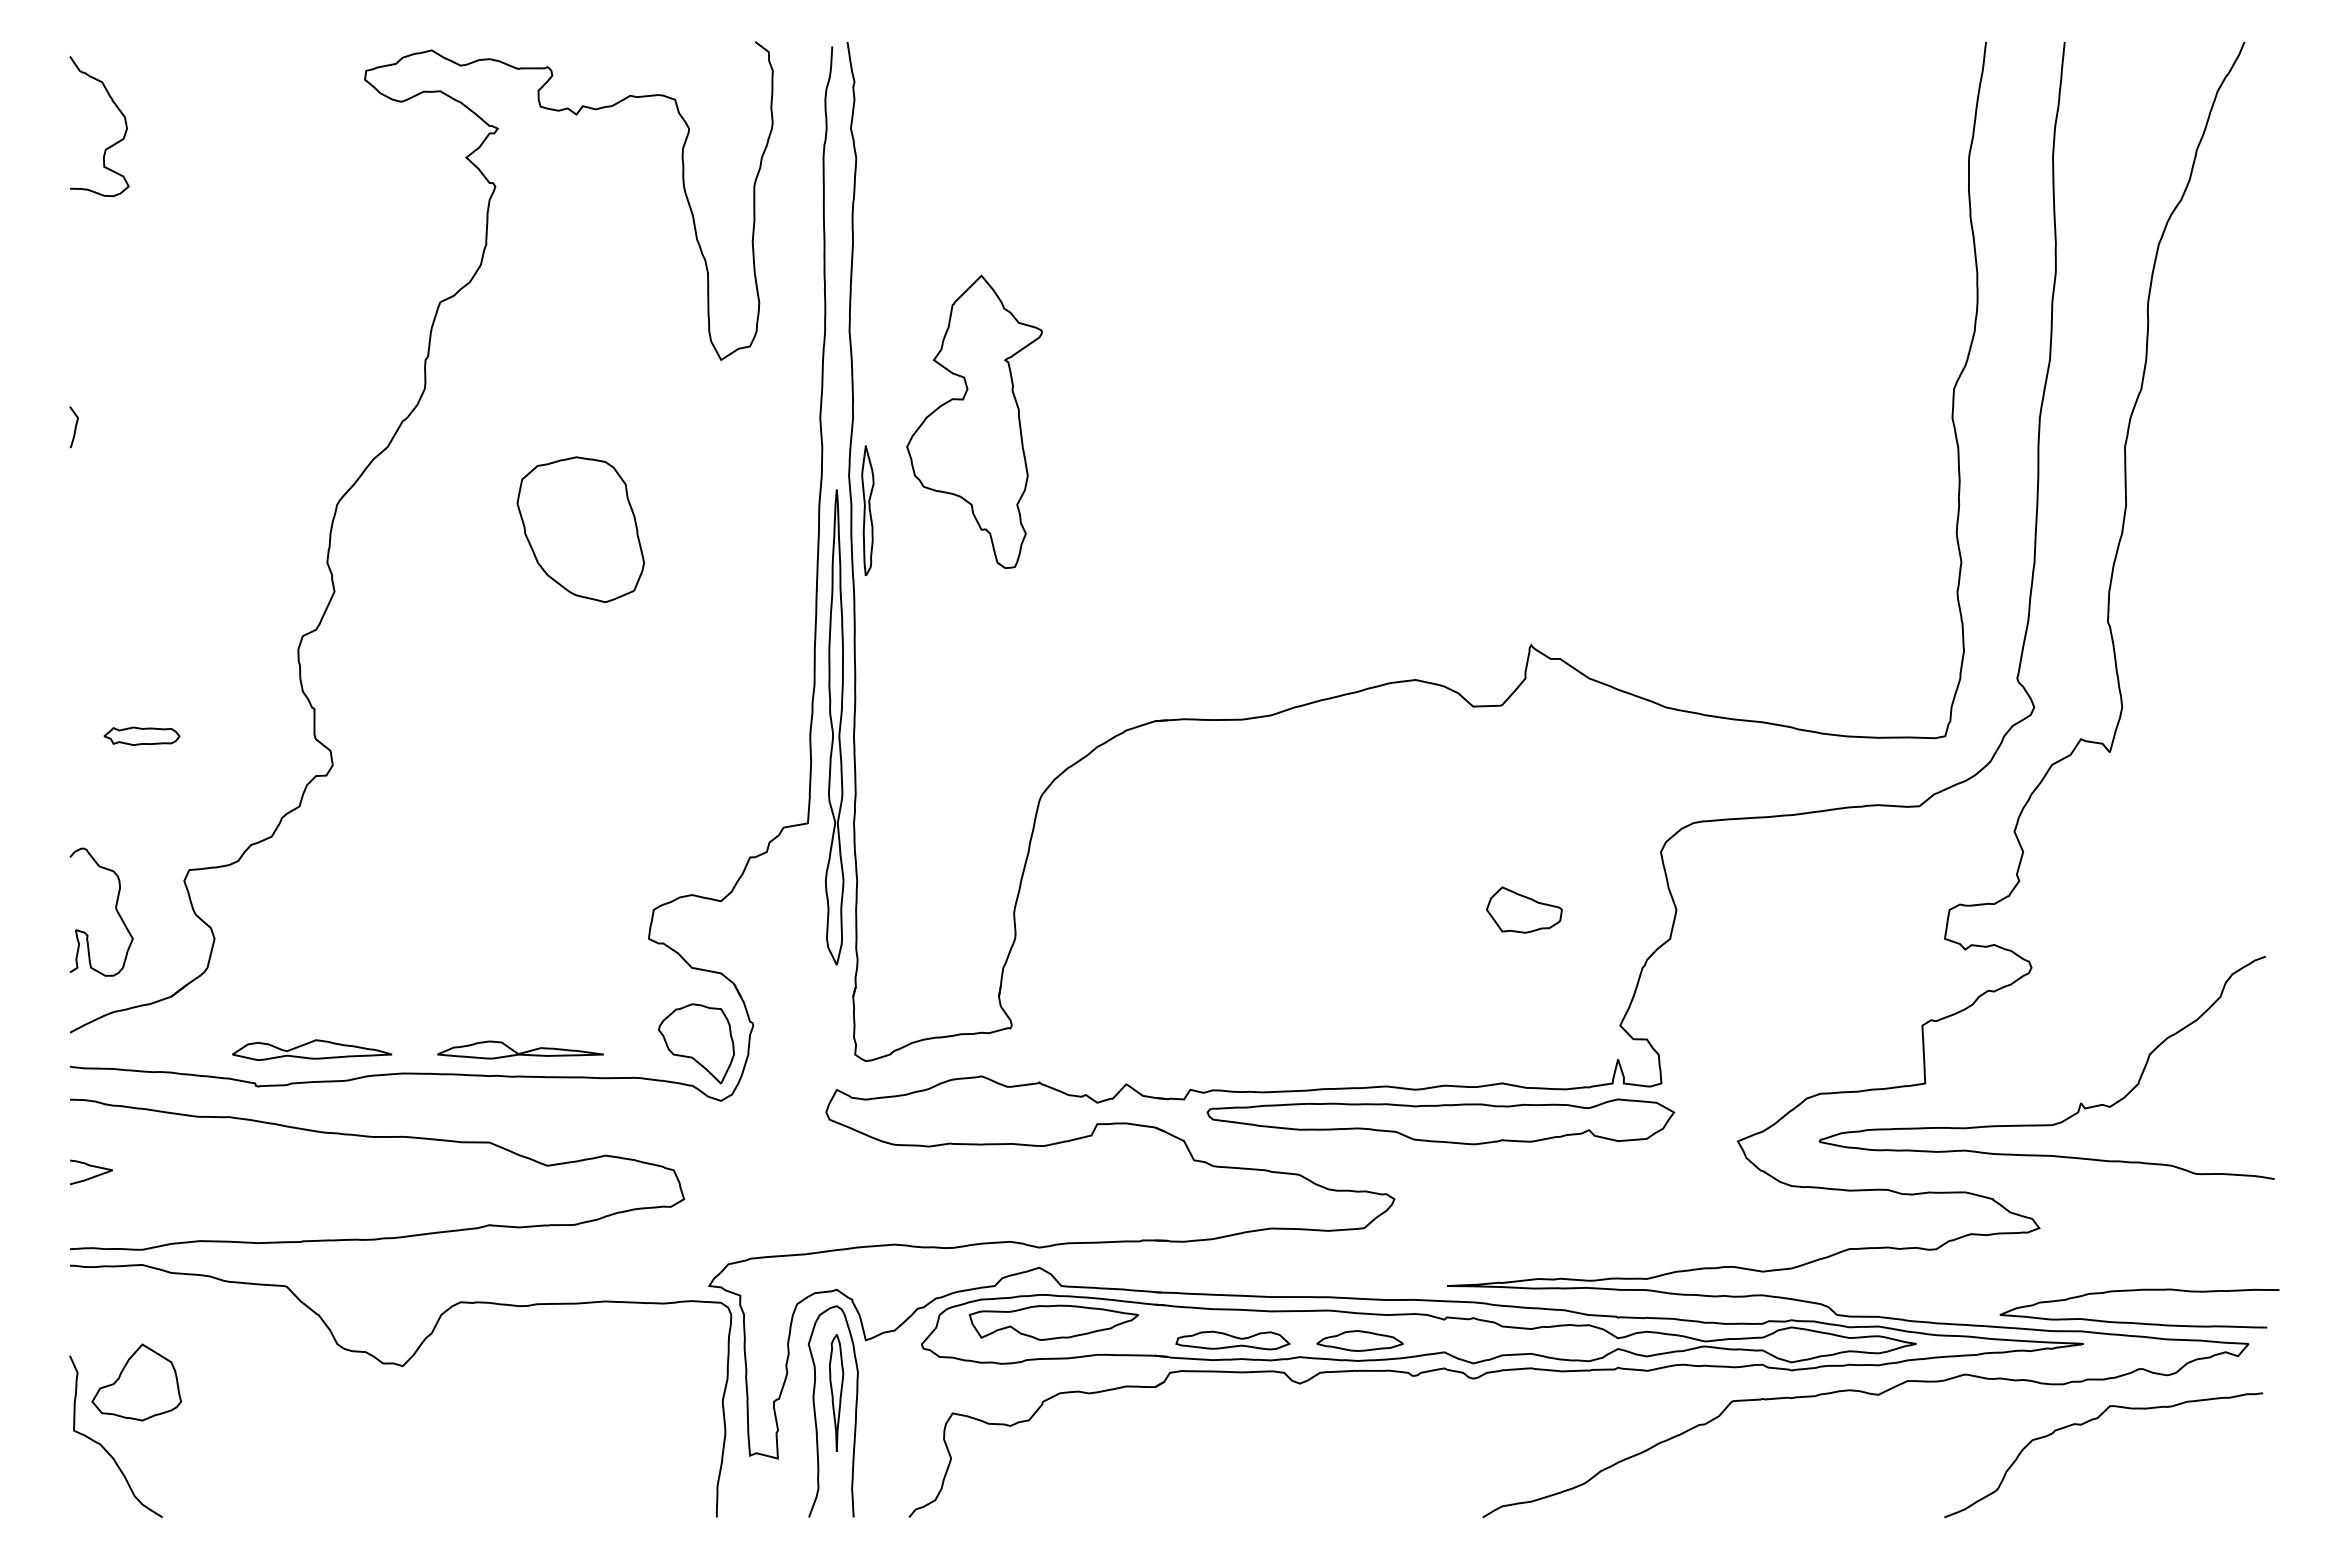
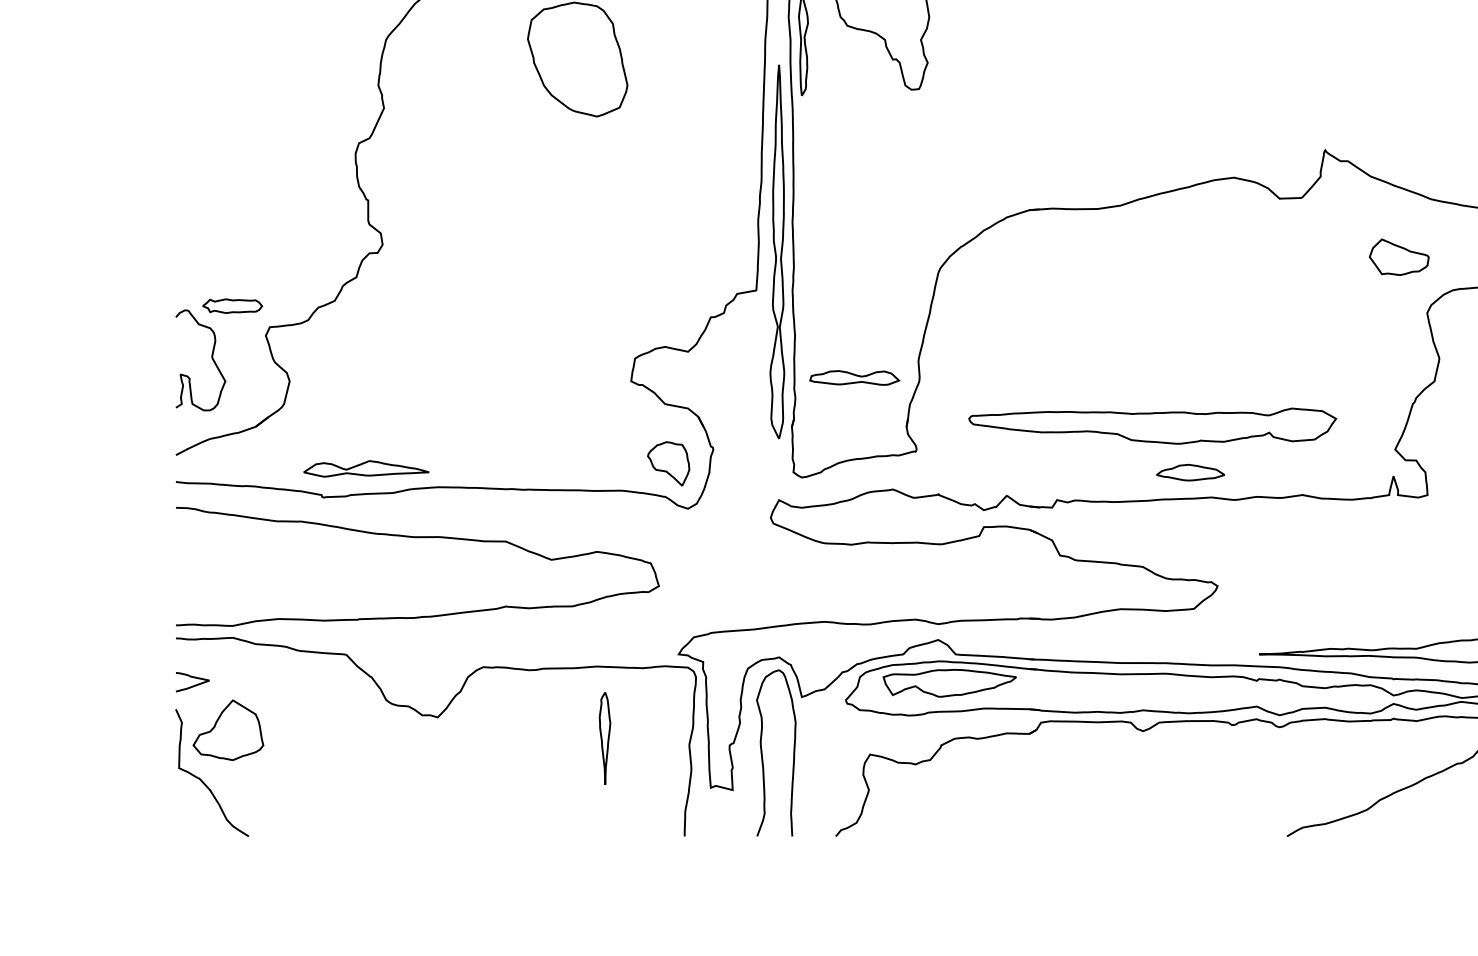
part: (834, 727) -> (777, 252), moved
part: (141, 735) -> (232, 305), moved
part: (1524, 909) -> (1399, 256), moved
part: (696, 1043) -> (668, 463), size x0.7
part: (520, 1049) -> (530, 468), removed
part: (1440, 1121) -> (1152, 425), moved
curve: (92, 1176) -> (193, 685), moved
part: (1232, 1340) -> (854, 377), moved
part: (1359, 1340) -> (1190, 472), moved
part: (836, 1392) -> (604, 738), moved

